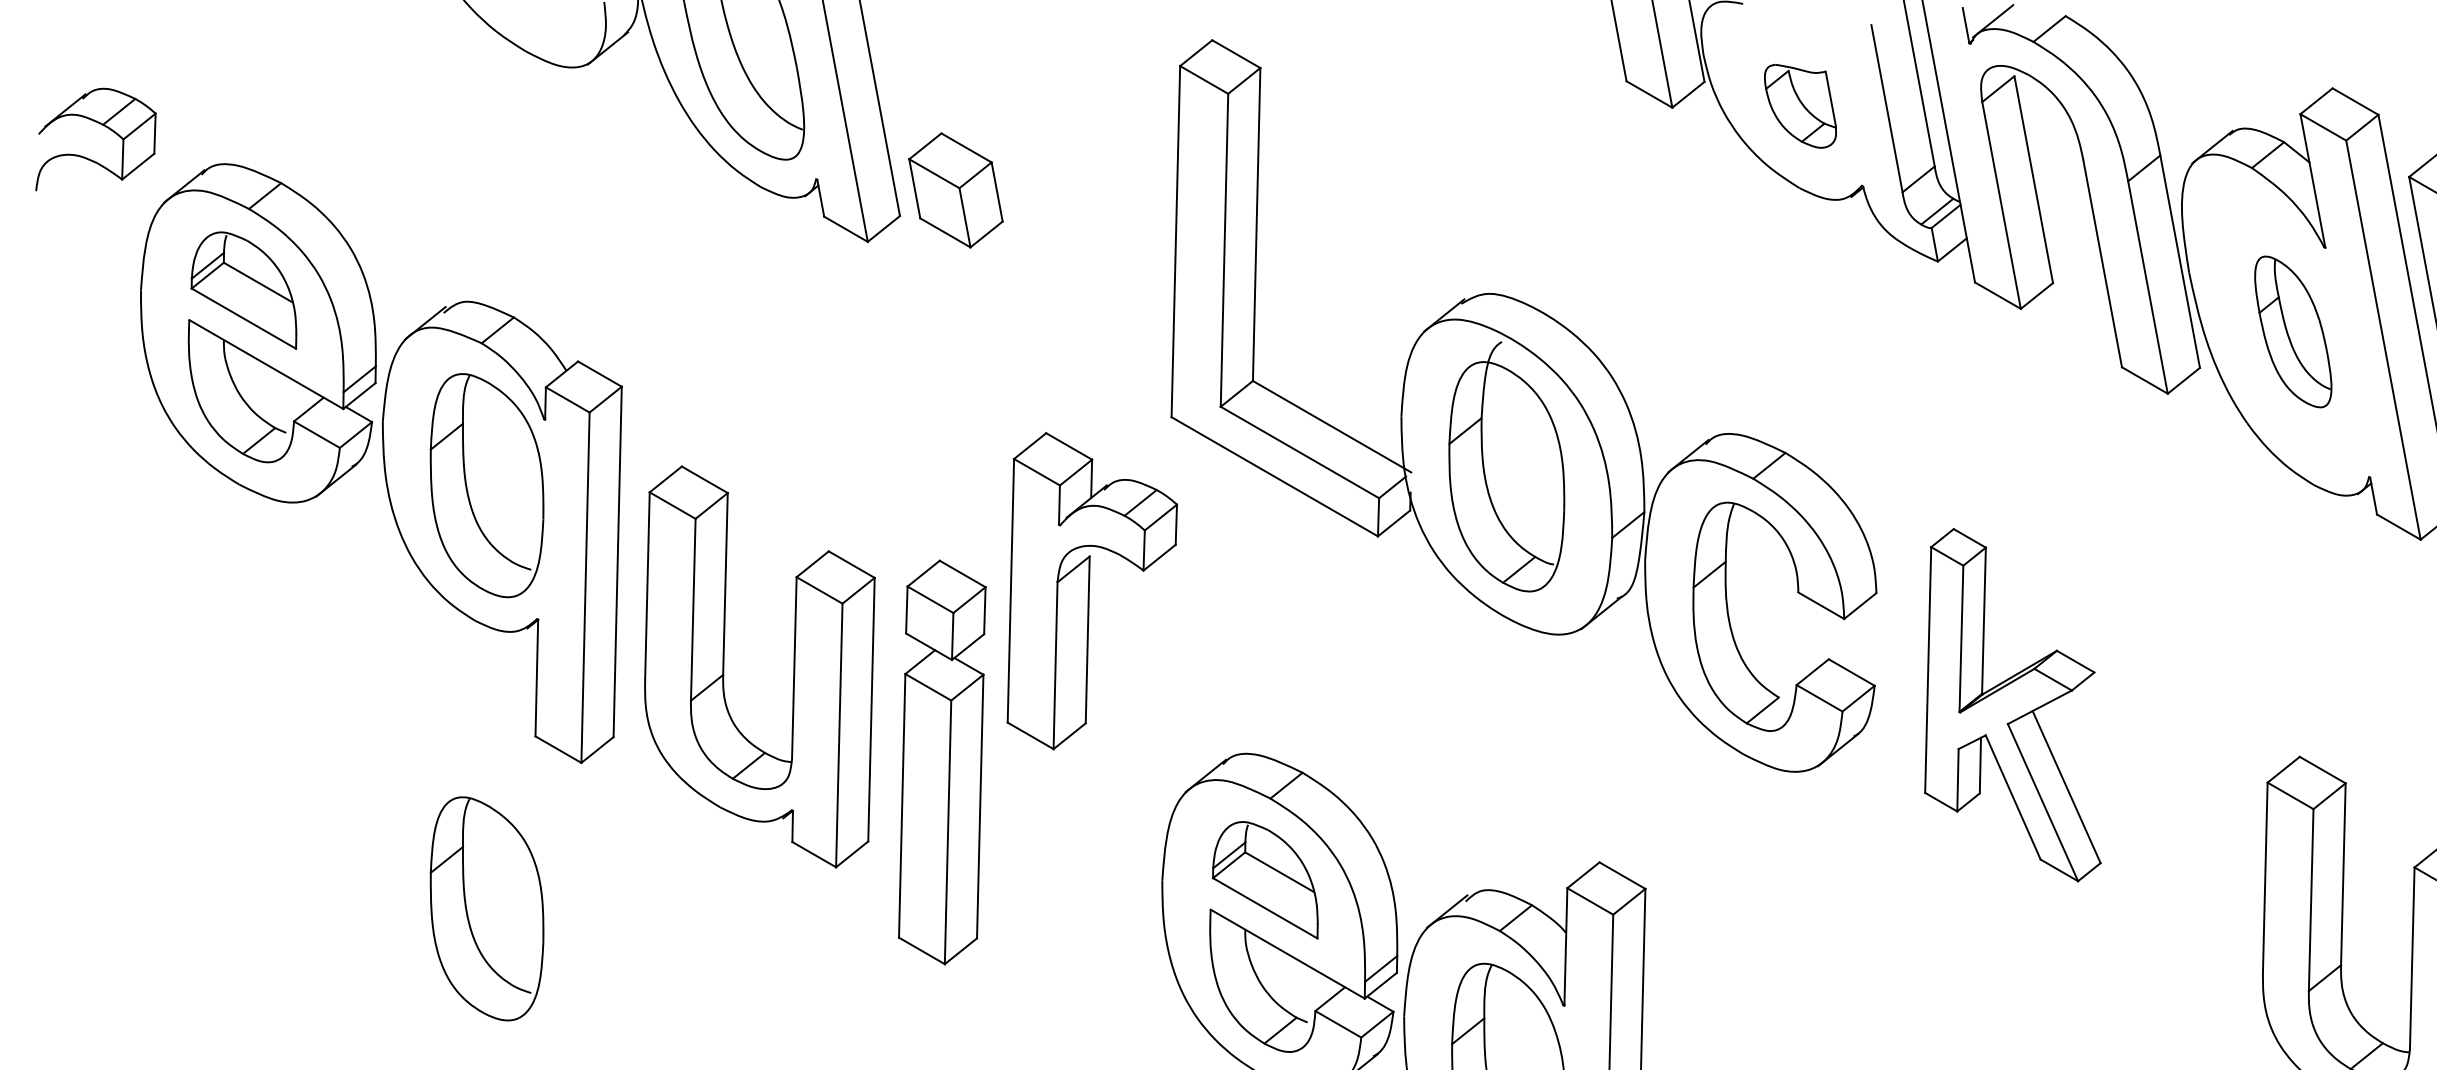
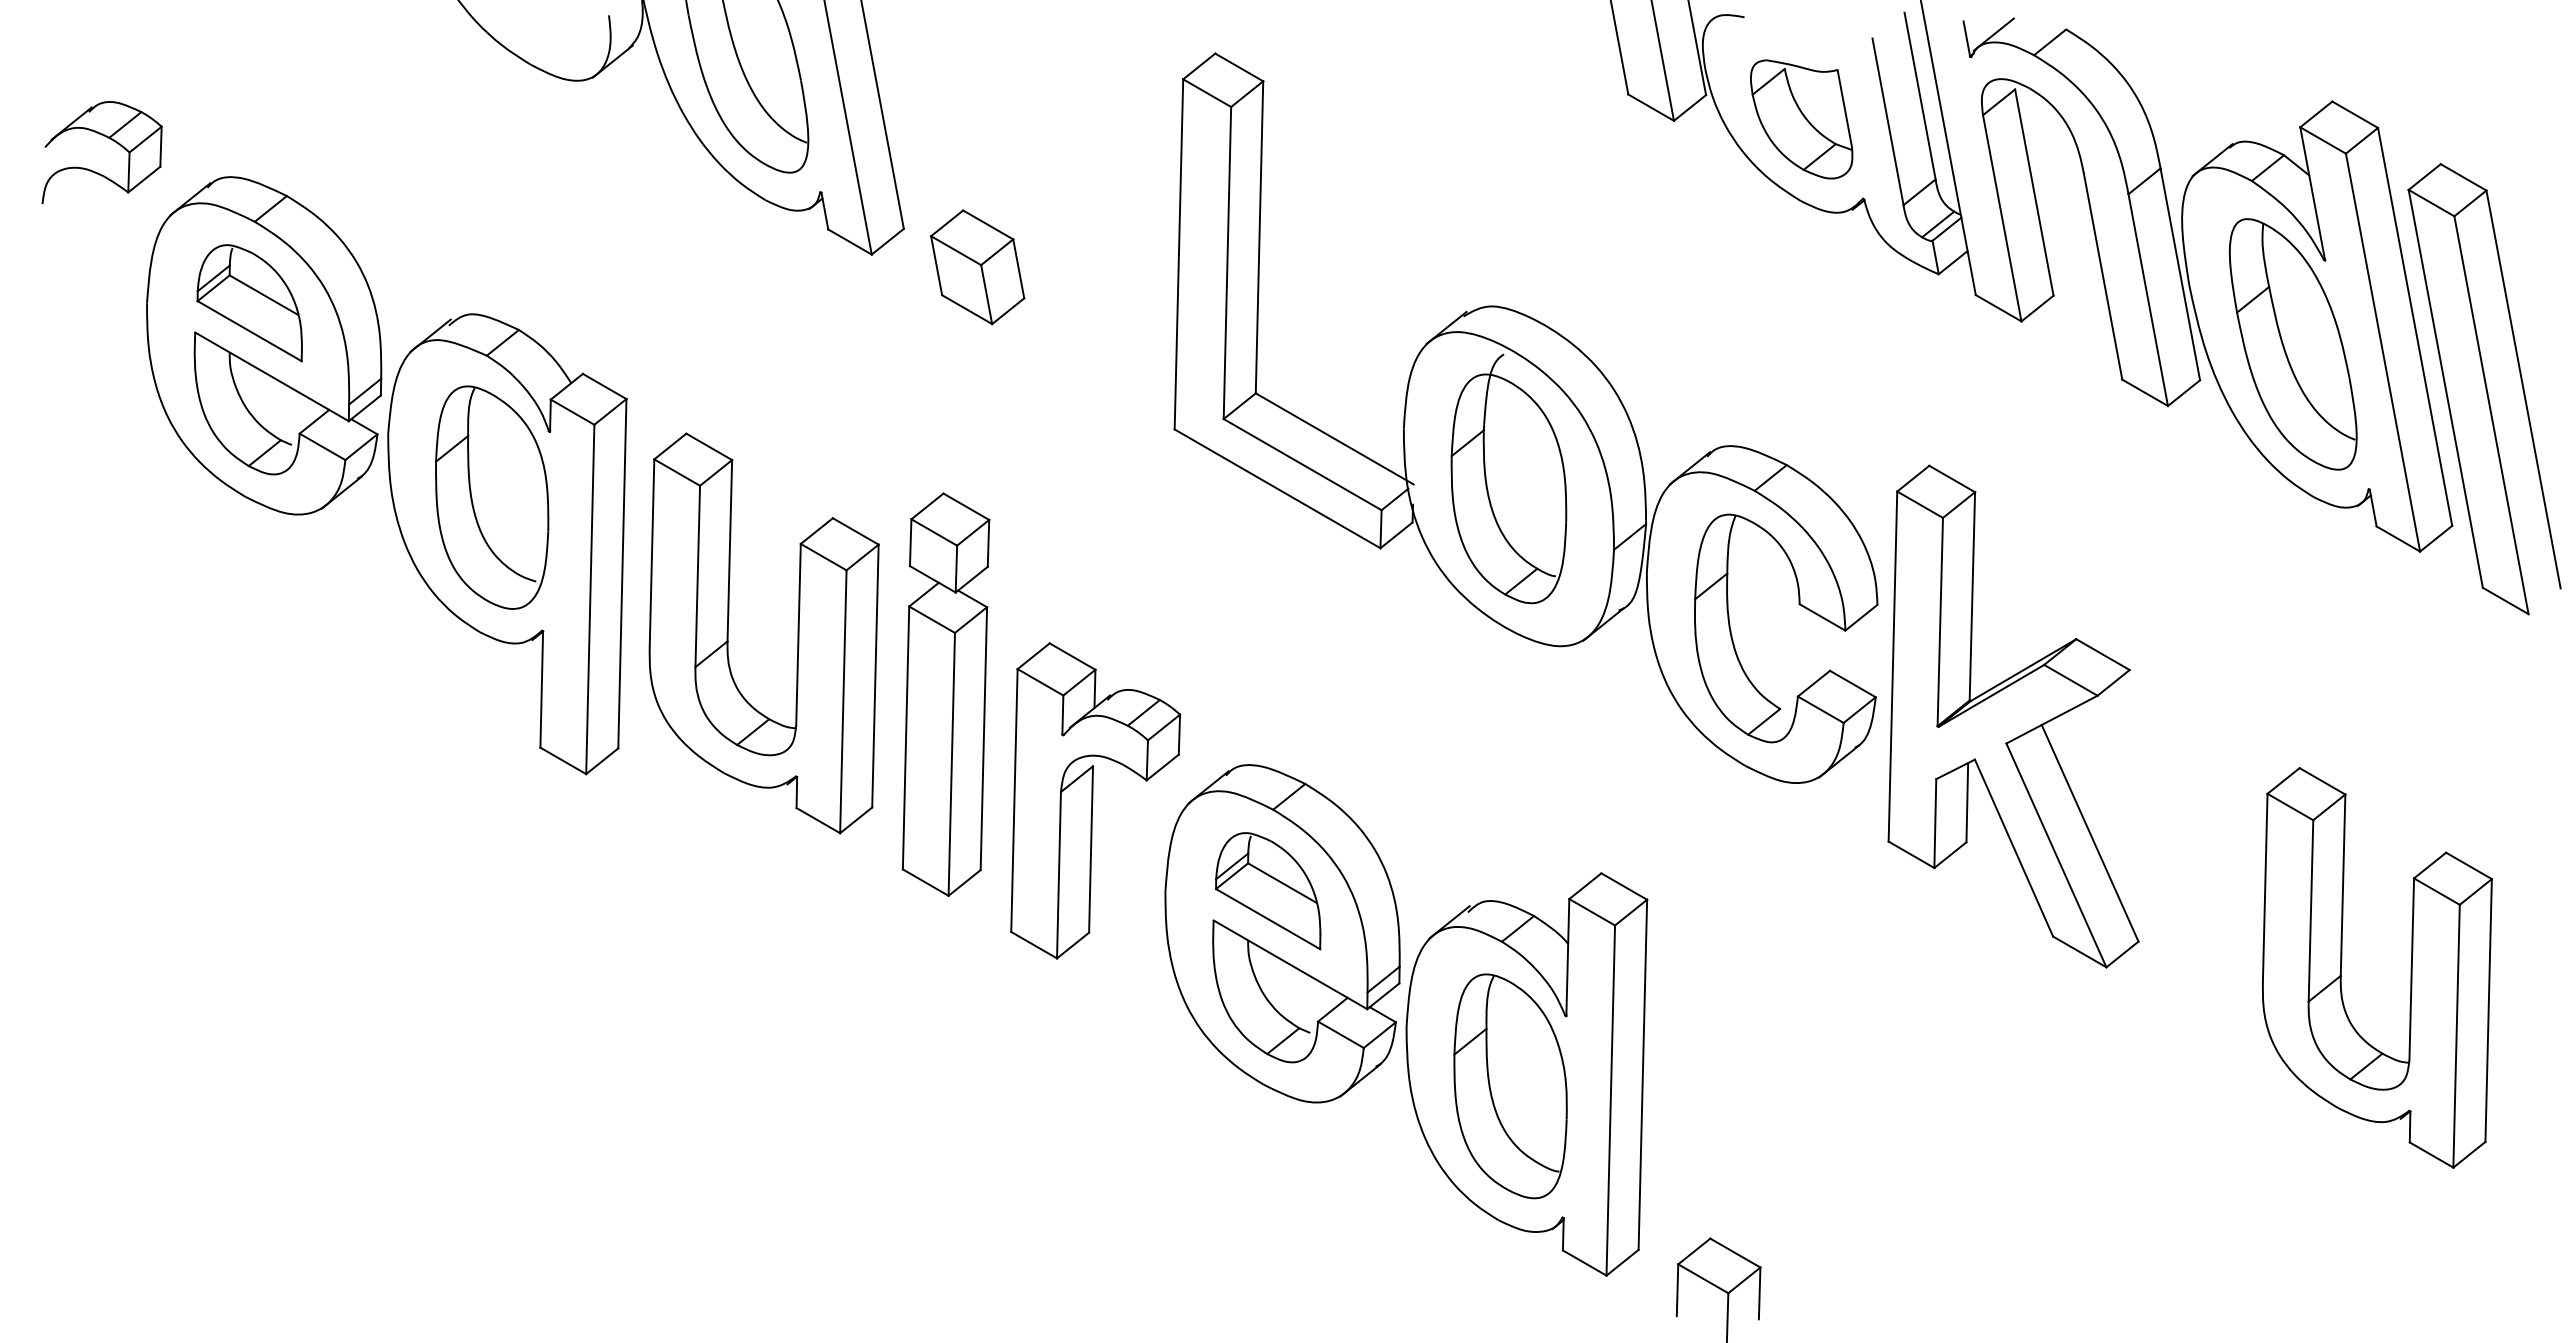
part: (1800, 106) -> (1801, 119), size x1.43
part: (955, 190) -> (977, 267), moved
part: (2292, 332) -> (2292, 344), size x1.67
part: (1092, 590) -> (1095, 800), moved
part: (793, 666) -> (797, 633), moved
part: (2012, 705) -> (2013, 716), size x1.43
part: (941, 762) -> (945, 694), moved
part: (487, 908) -> (492, 919), removed

